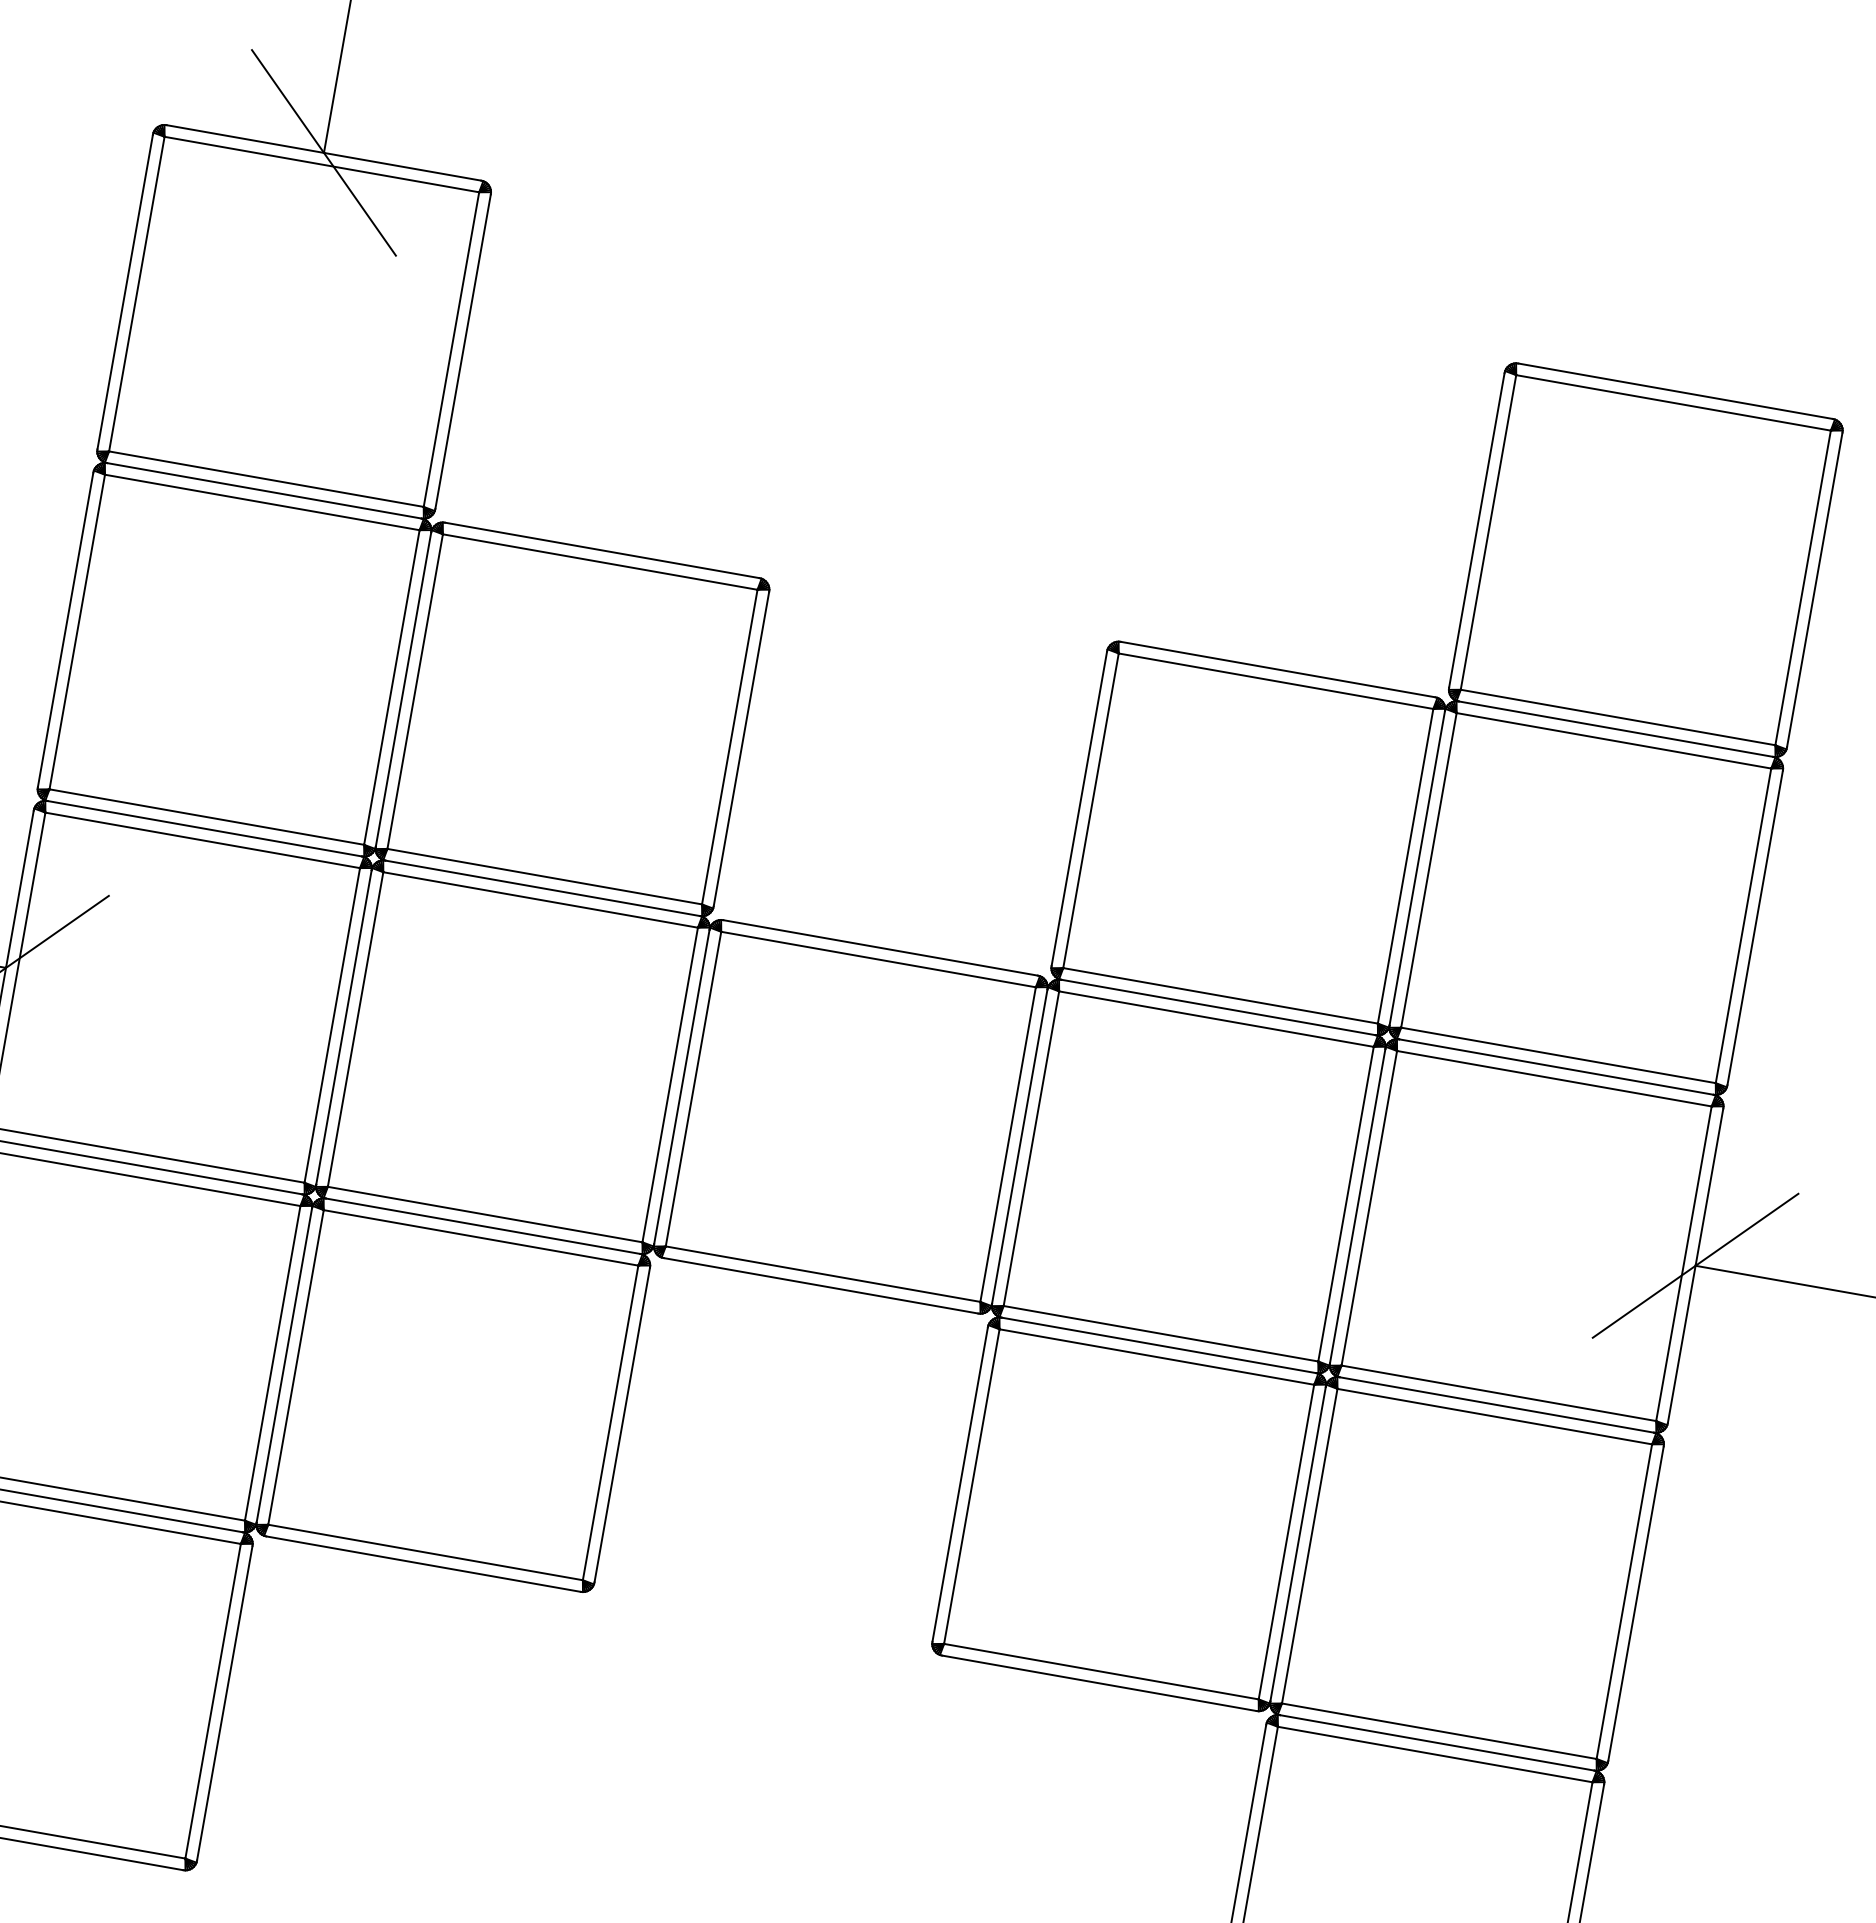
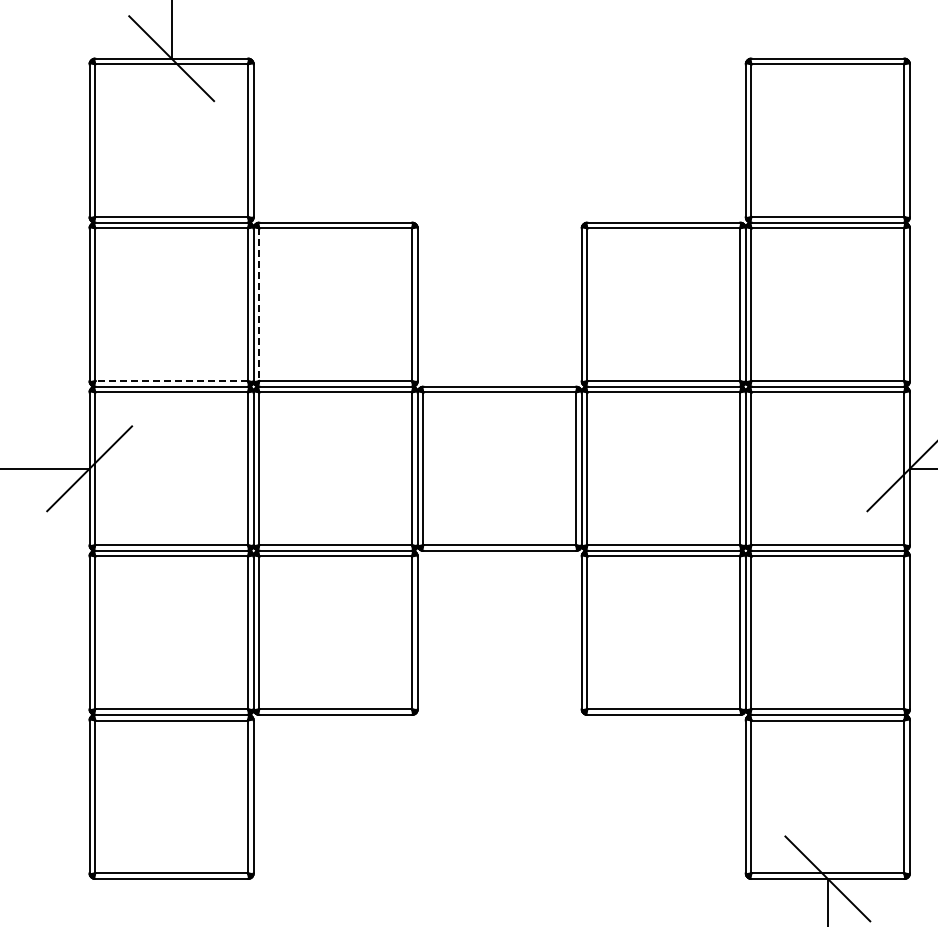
line: (415, 693) -> (259, 305), solid -> dashed
line: (206, 817) -> (171, 381), solid -> dashed

